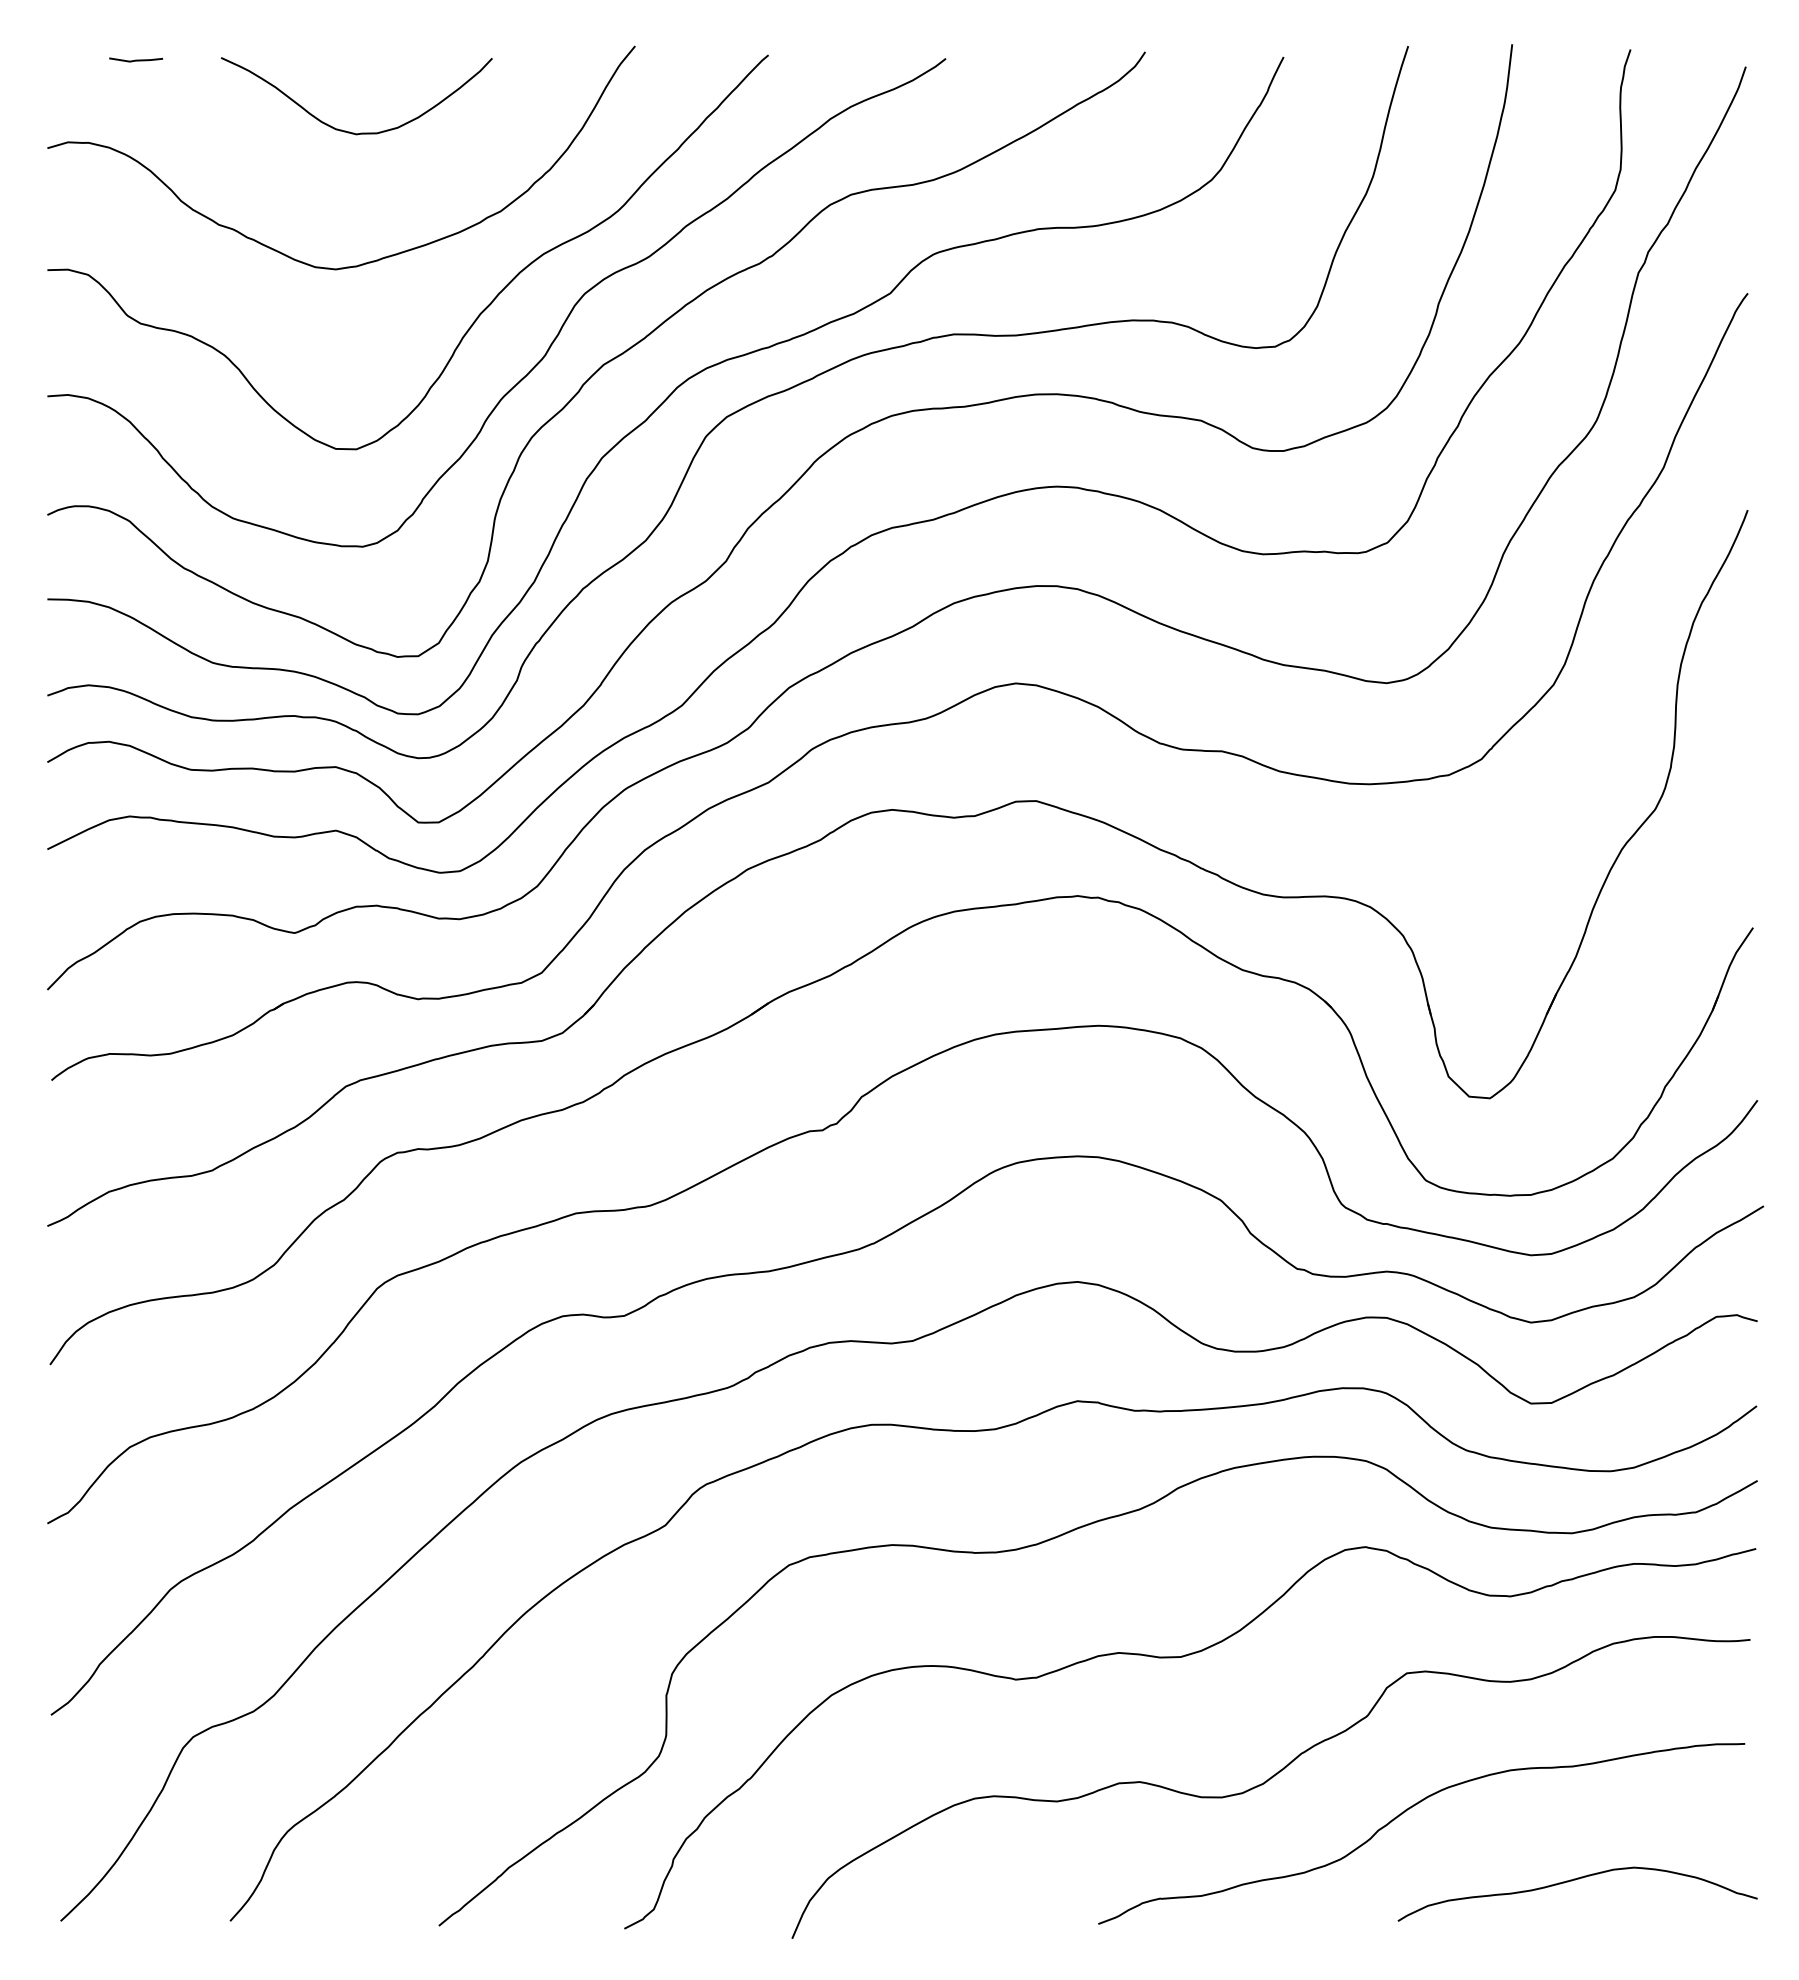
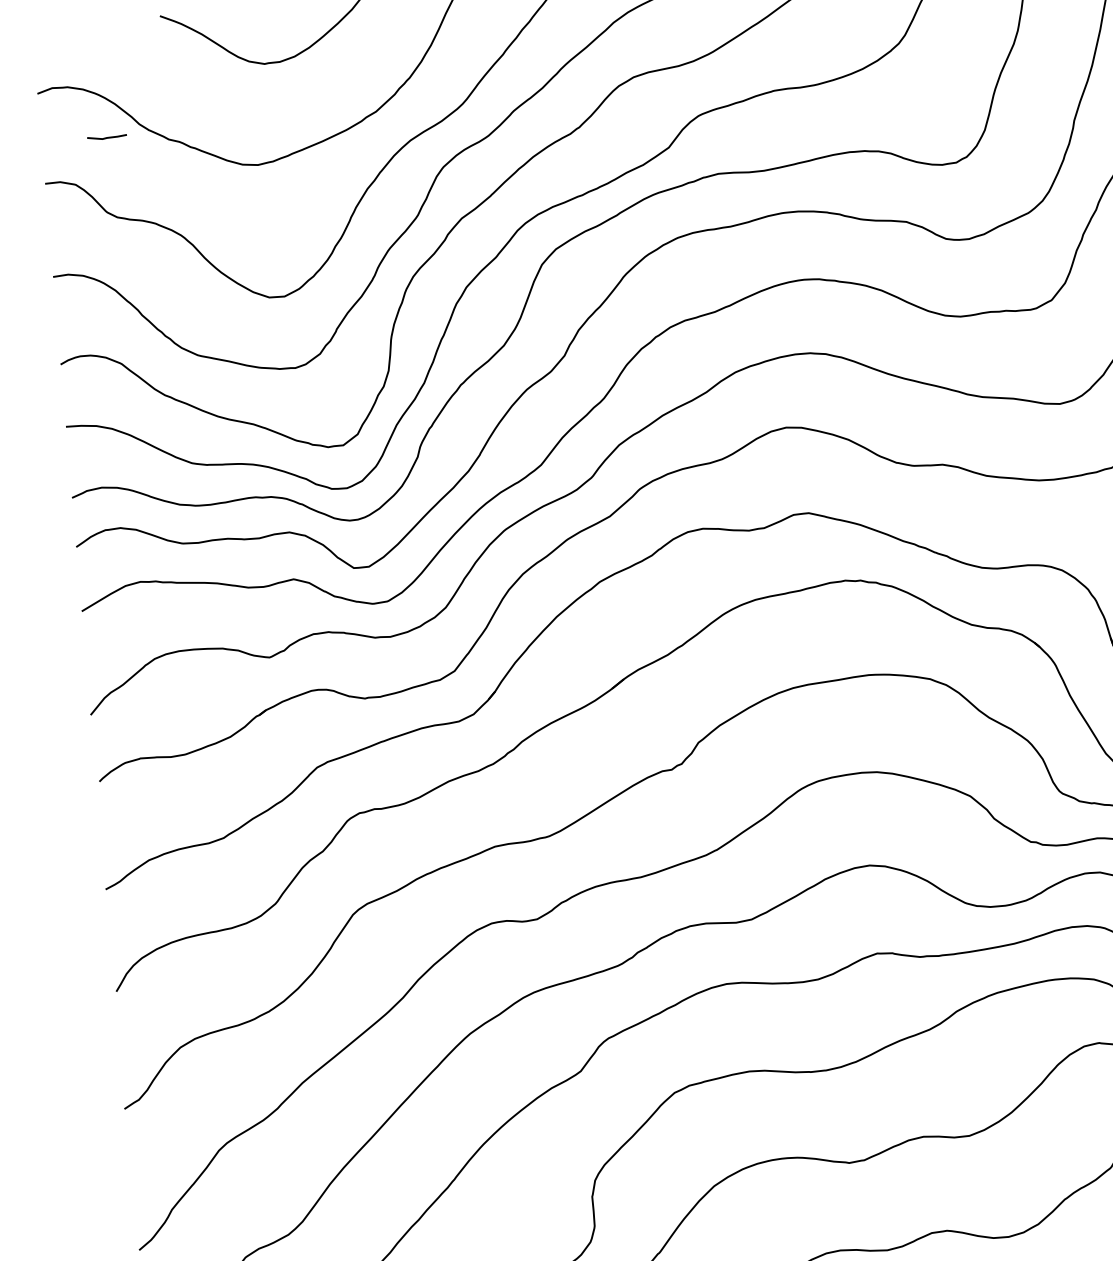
line: (136, 59) -> (107, 137), moved

